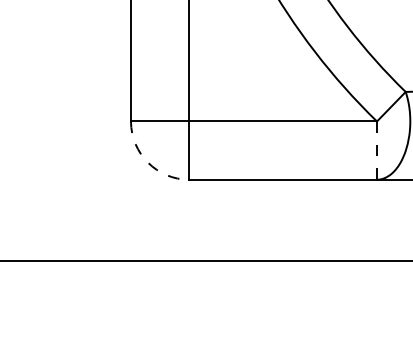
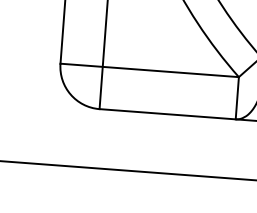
line: (377, 150) -> (237, 98), dashed -> solid
arc: (148, 162) -> (70, 94), dashed -> solid

